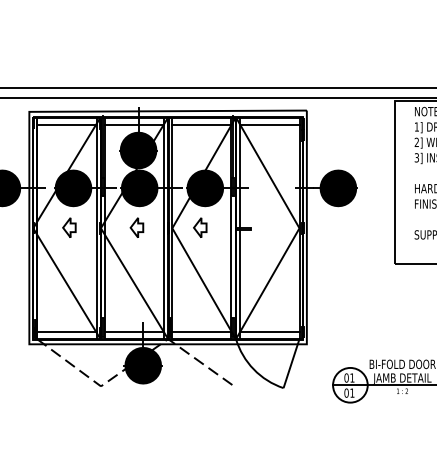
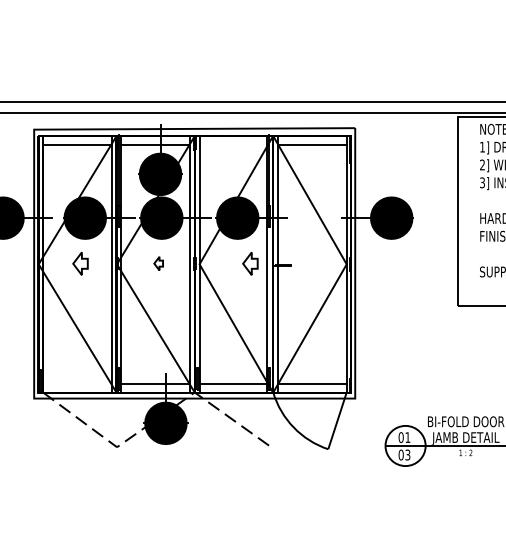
line: (201, 125) -> (233, 145), removed
part: (136, 227) -> (158, 263), size x0.6
part: (200, 227) -> (250, 263), moved
line: (66, 331) -> (77, 383), removed
text: (352, 392) -> (408, 454), 01 -> 03

